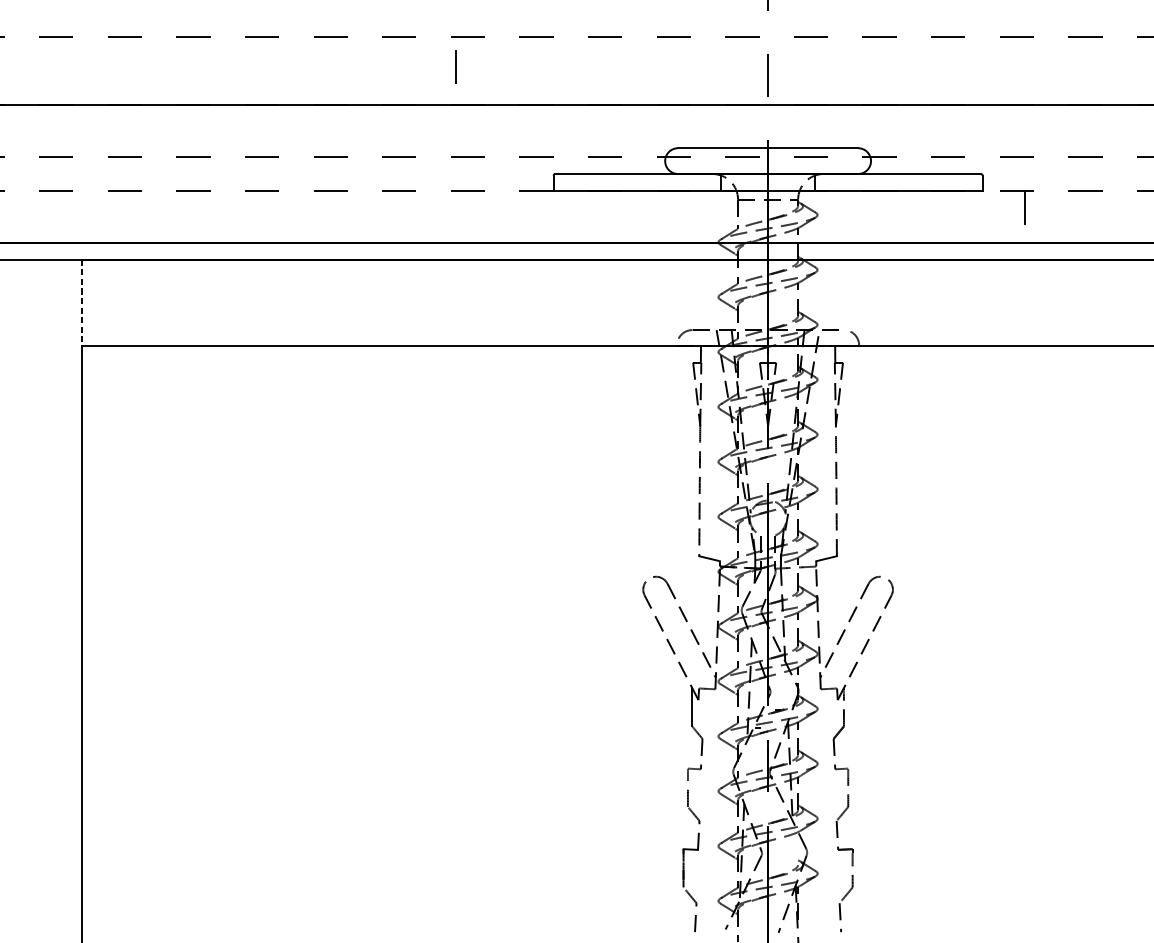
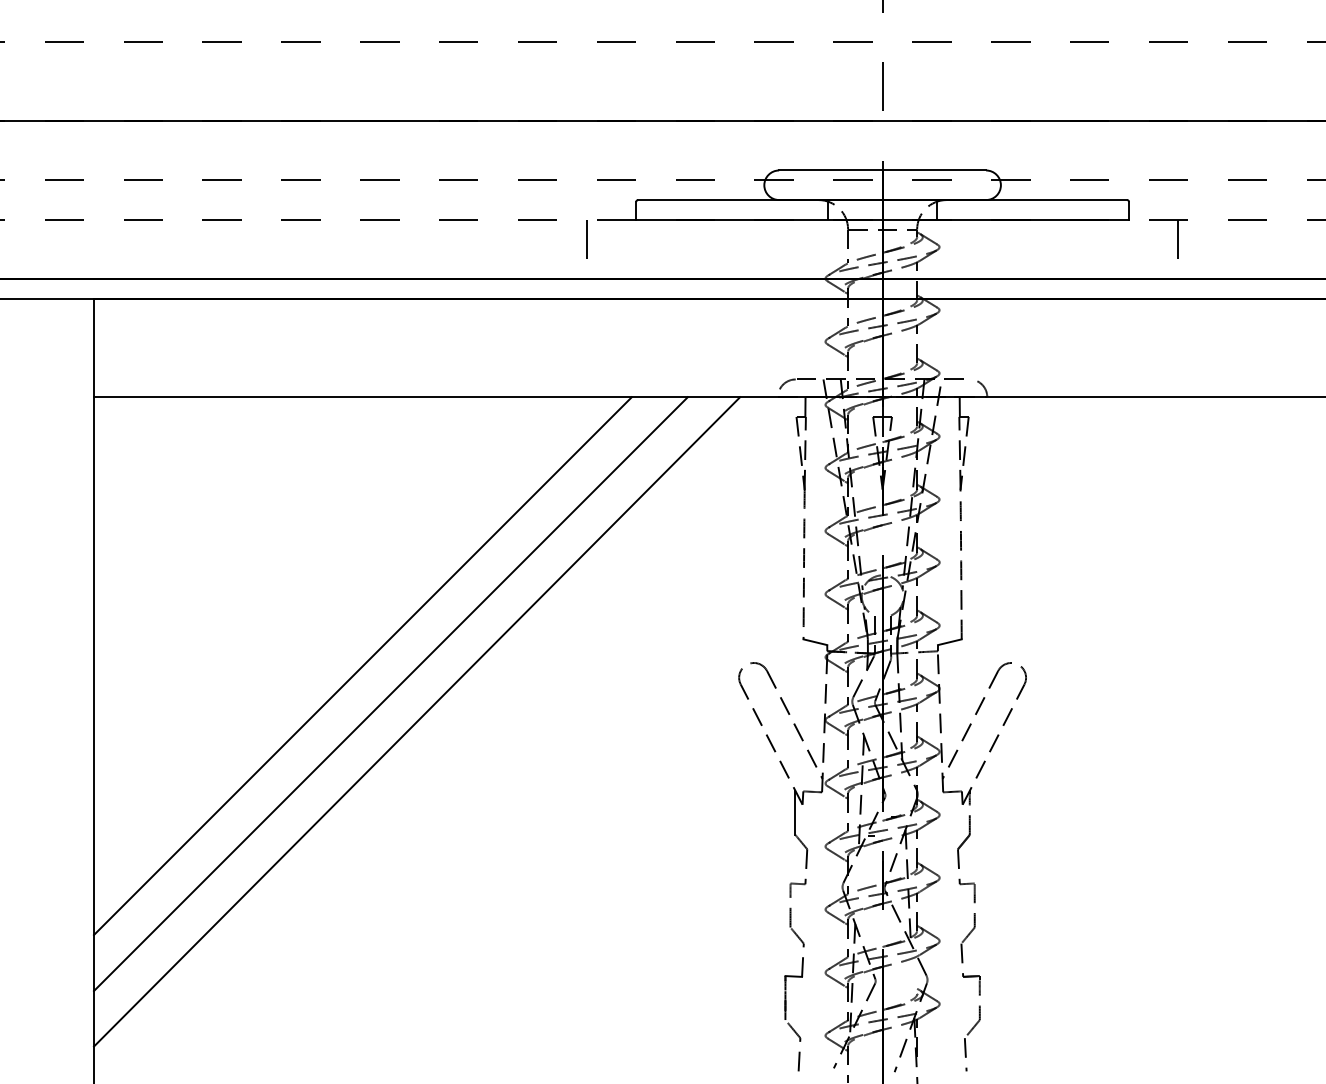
line: (455, 67) -> (586, 239), moved
line: (82, 303) -> (94, 348), dashed -> solid
line: (315, 579) -> (362, 666), added
line: (339, 604) -> (390, 694), added
line: (363, 627) -> (417, 721), added

